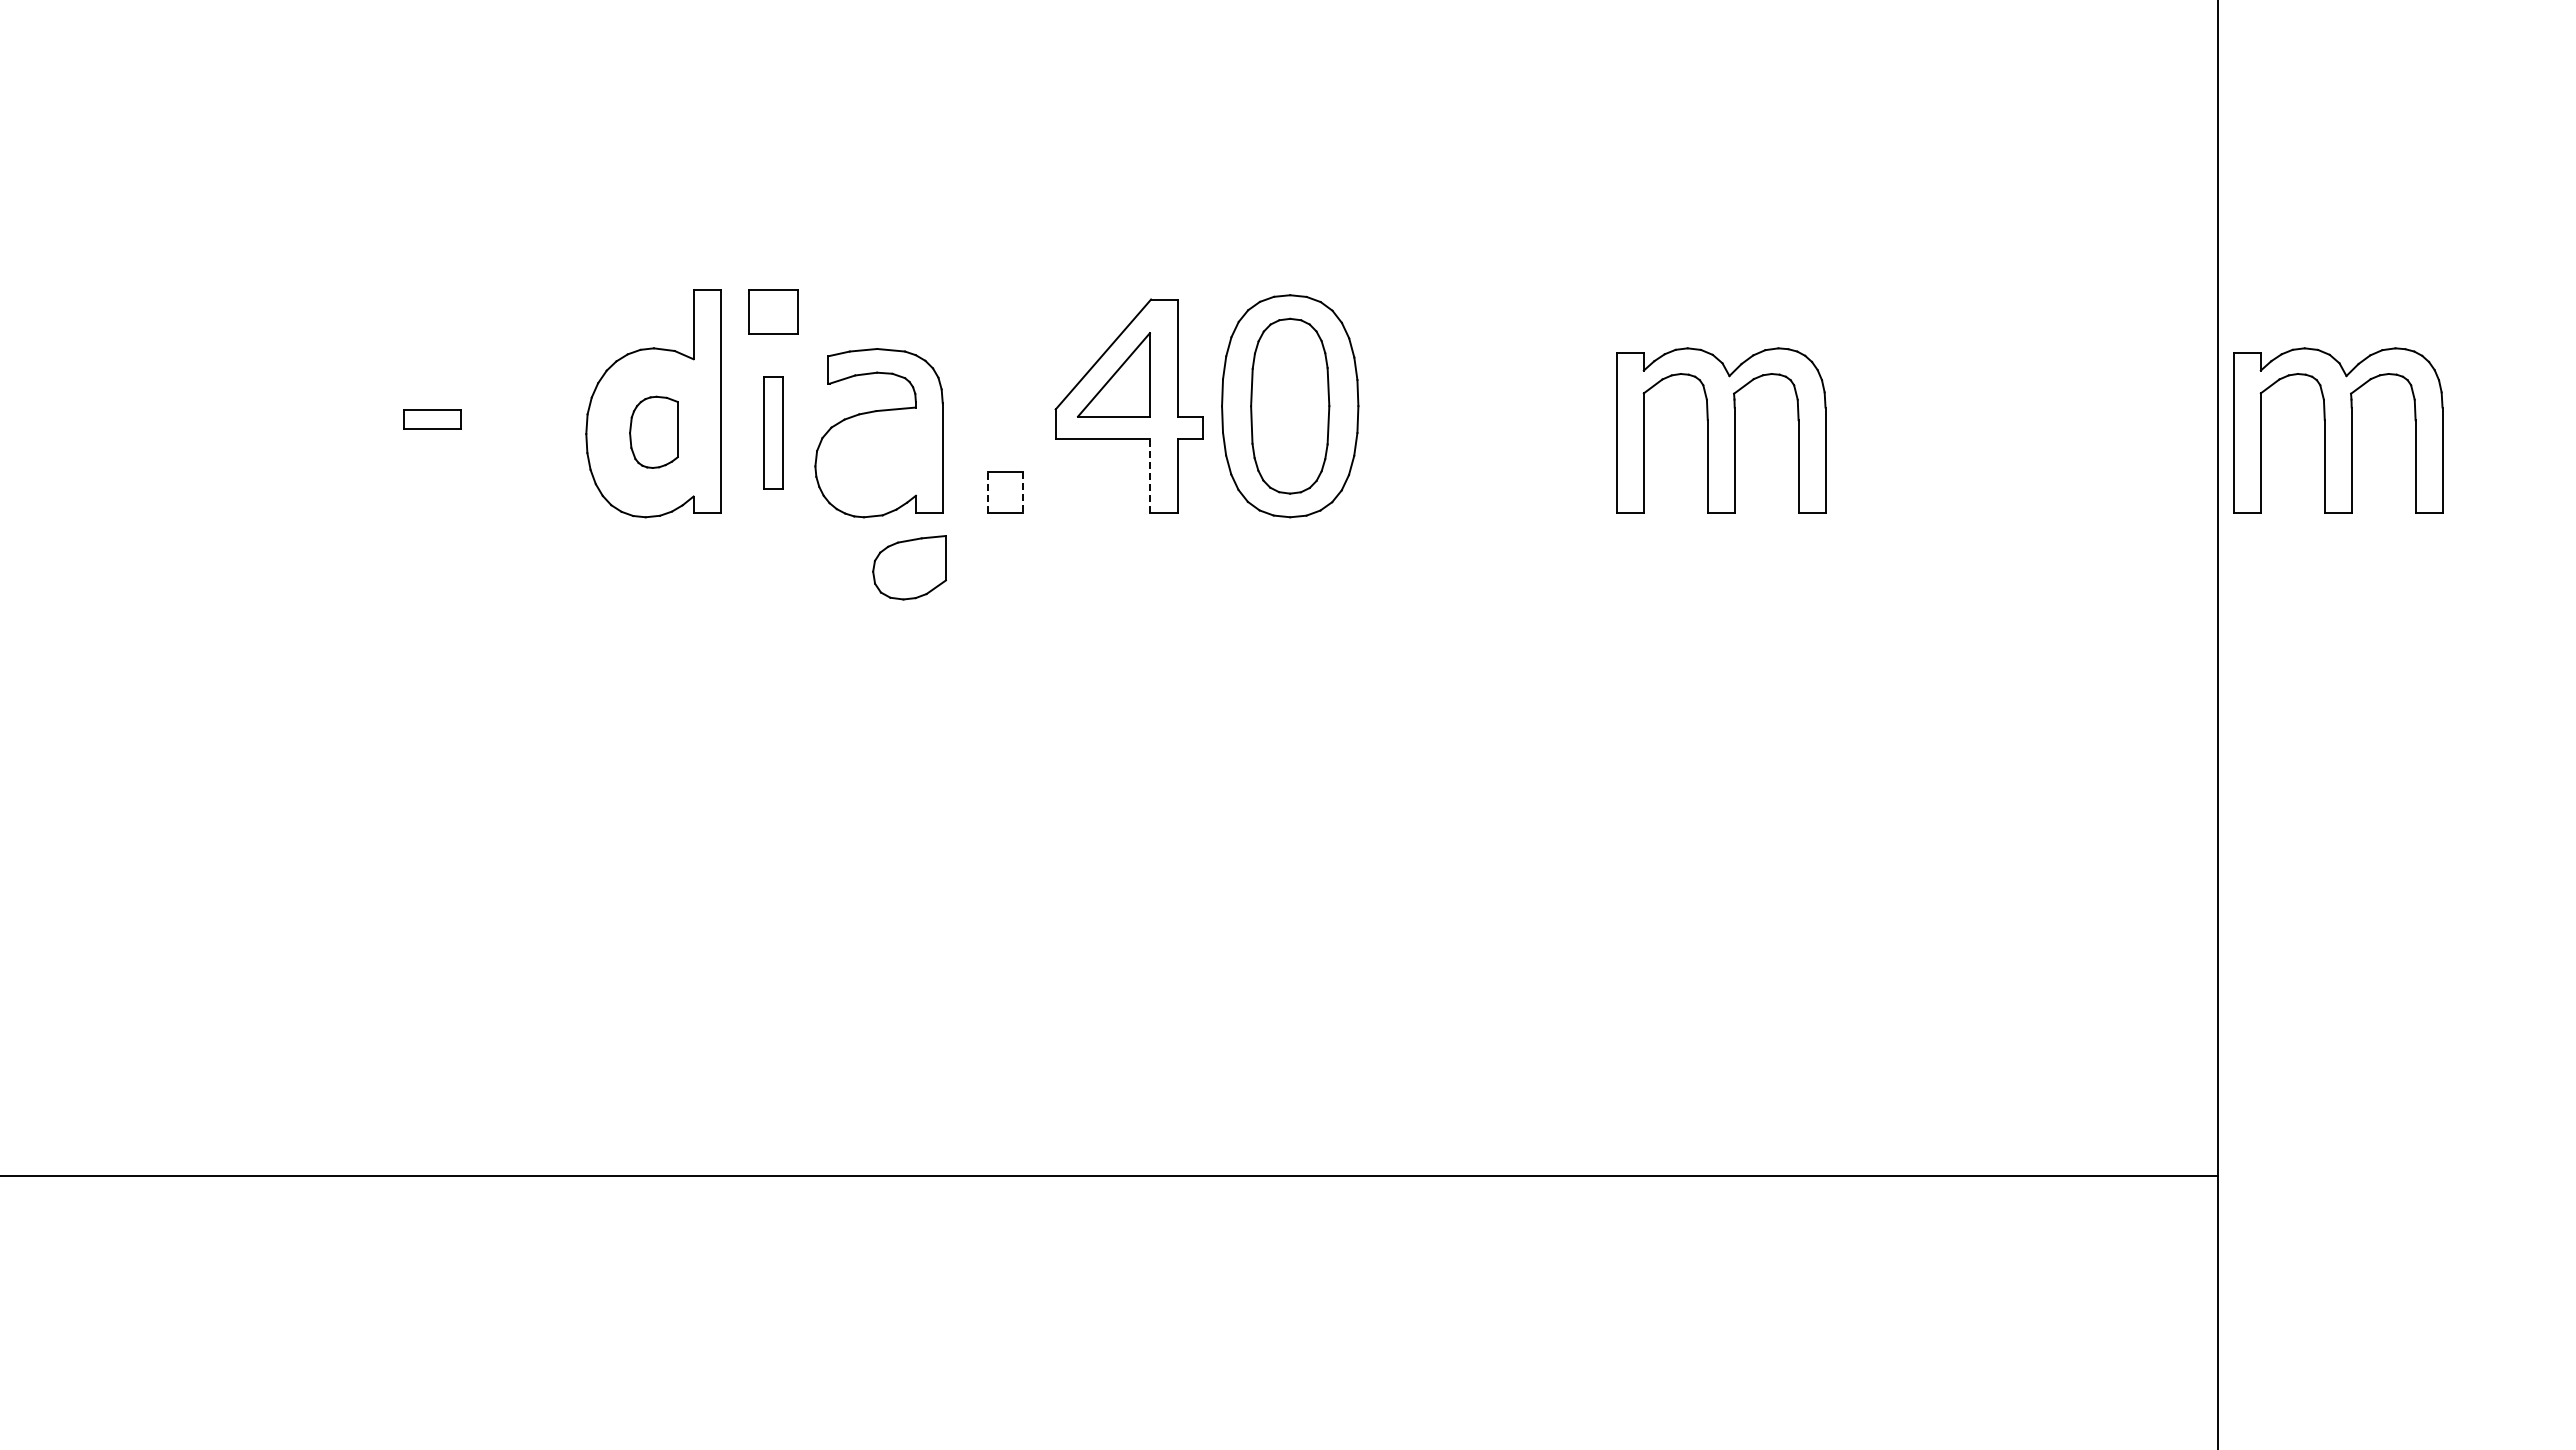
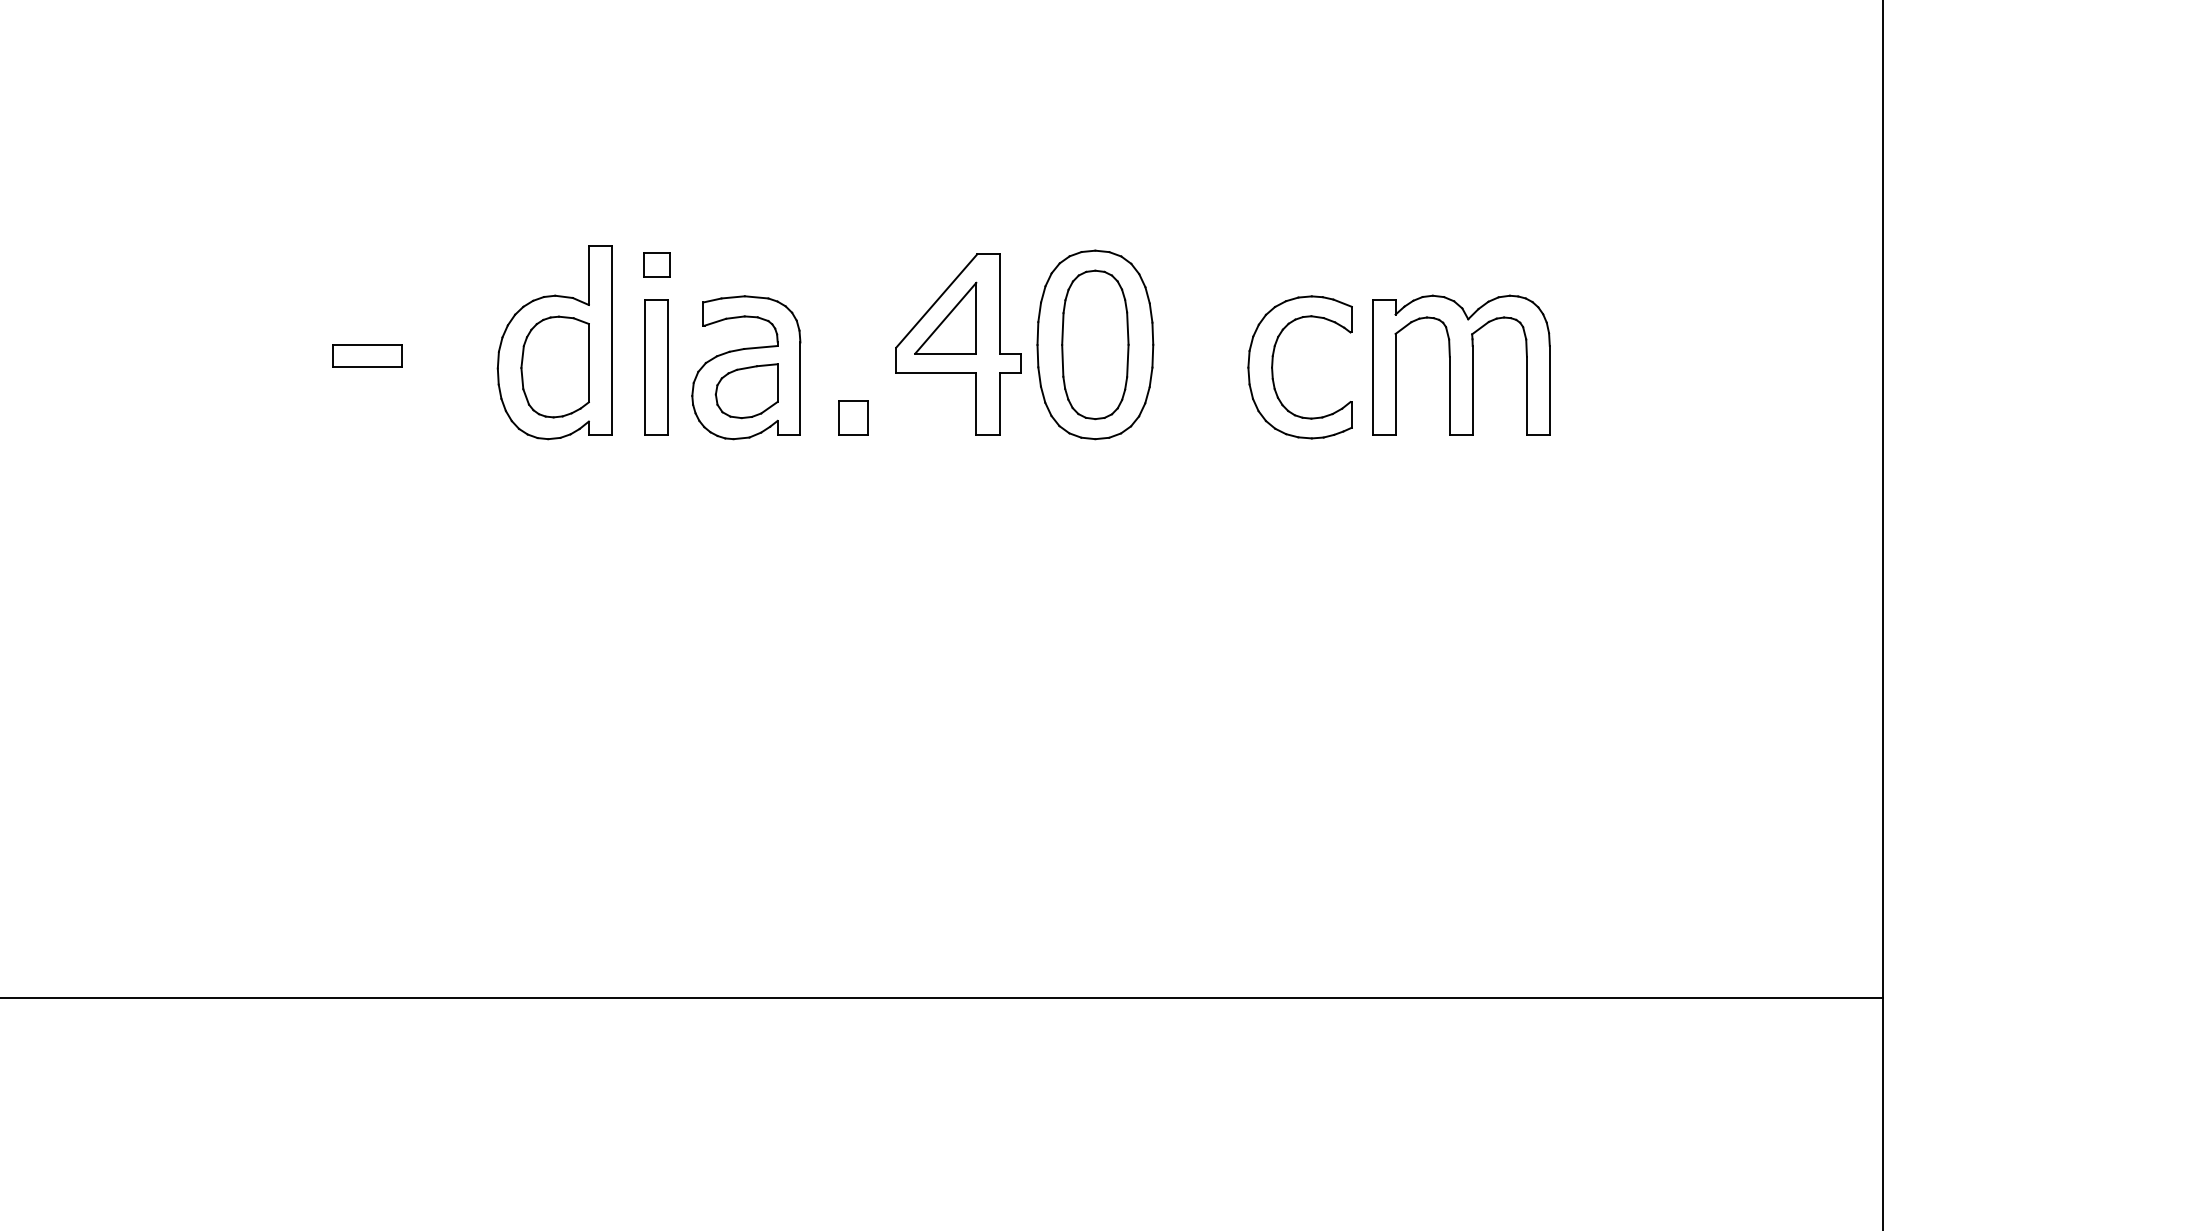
part: (773, 311) -> (656, 264), size x0.62
part: (432, 419) -> (367, 356), size x1.43
part: (2338, 430) -> (1985, 365), removed
part: (653, 432) -> (554, 367), size x1.67
part: (773, 432) -> (656, 367), size x1.43
part: (1499, 432) -> (1273, 367), added
line: (1149, 476) -> (975, 404), dashed -> solid
line: (988, 491) -> (839, 417), dashed -> solid
line: (1022, 492) -> (868, 418), dashed -> solid
part: (909, 567) -> (746, 390), moved

